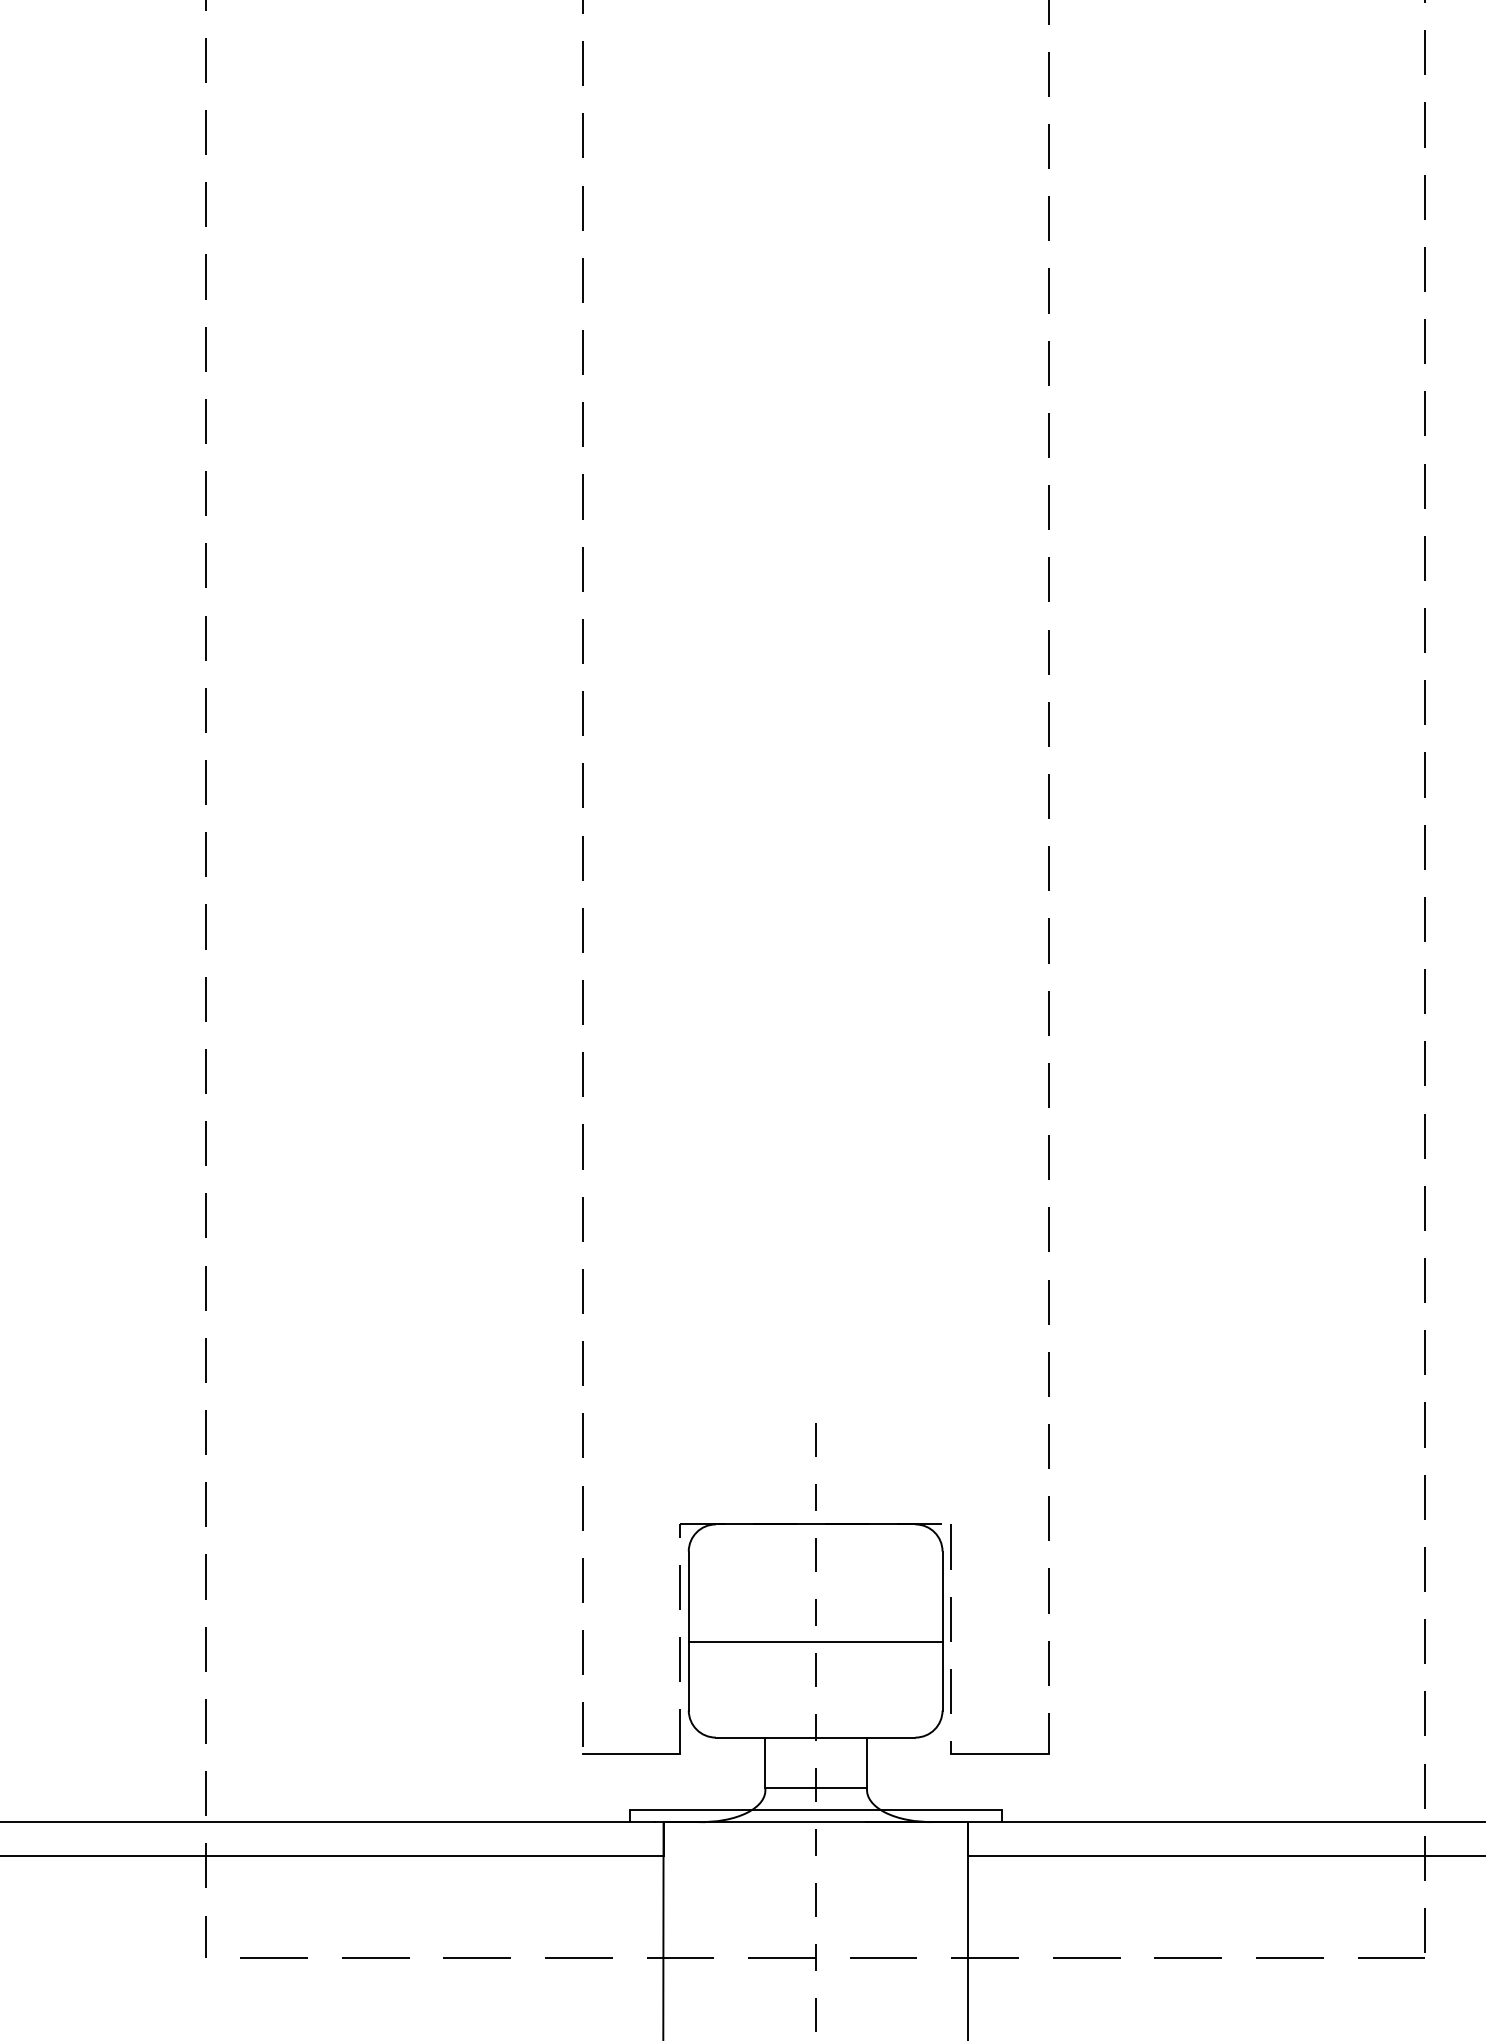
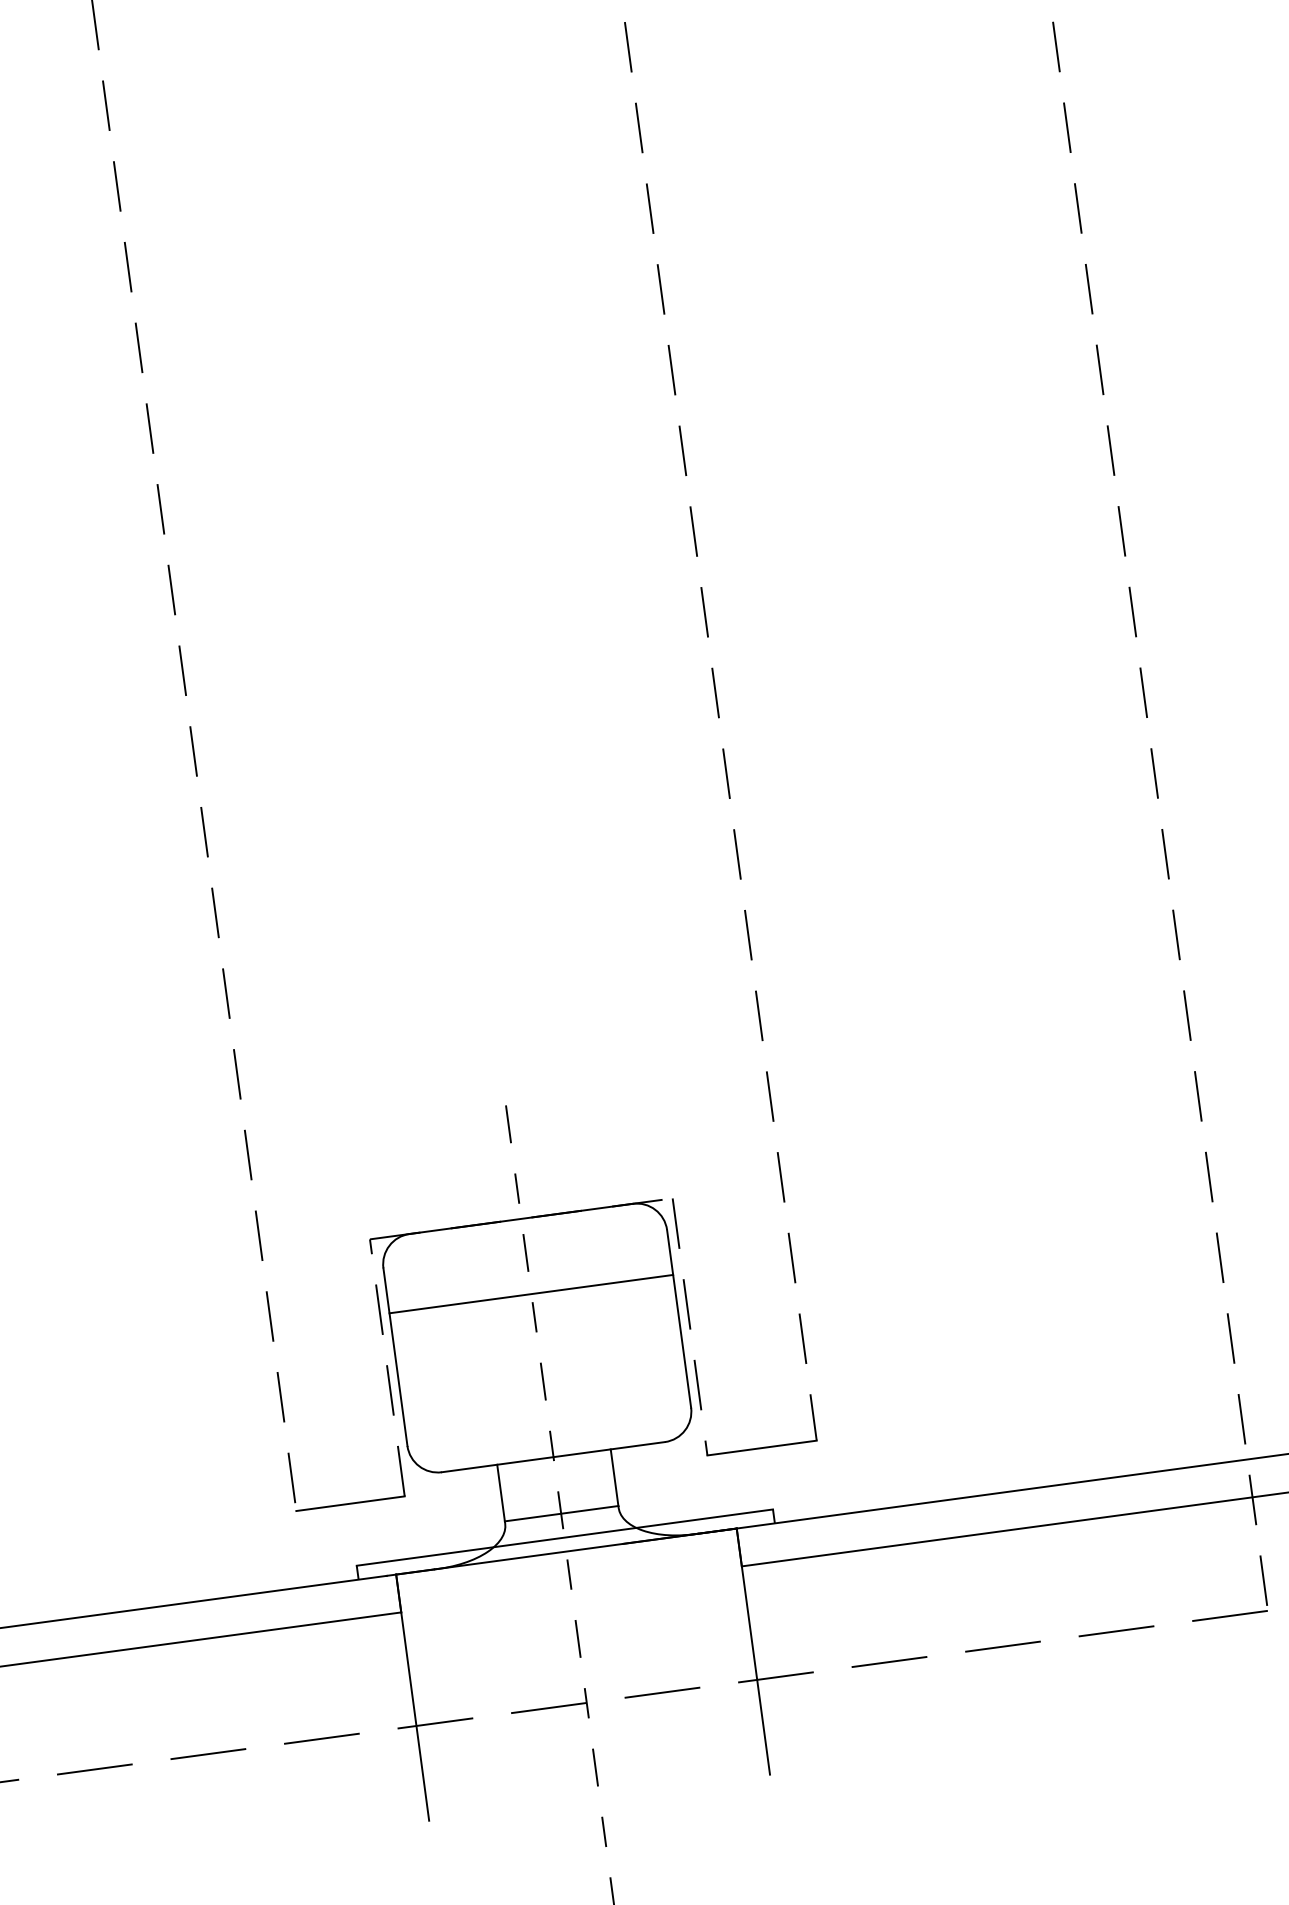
line: (815, 1641) -> (531, 1293), moved

